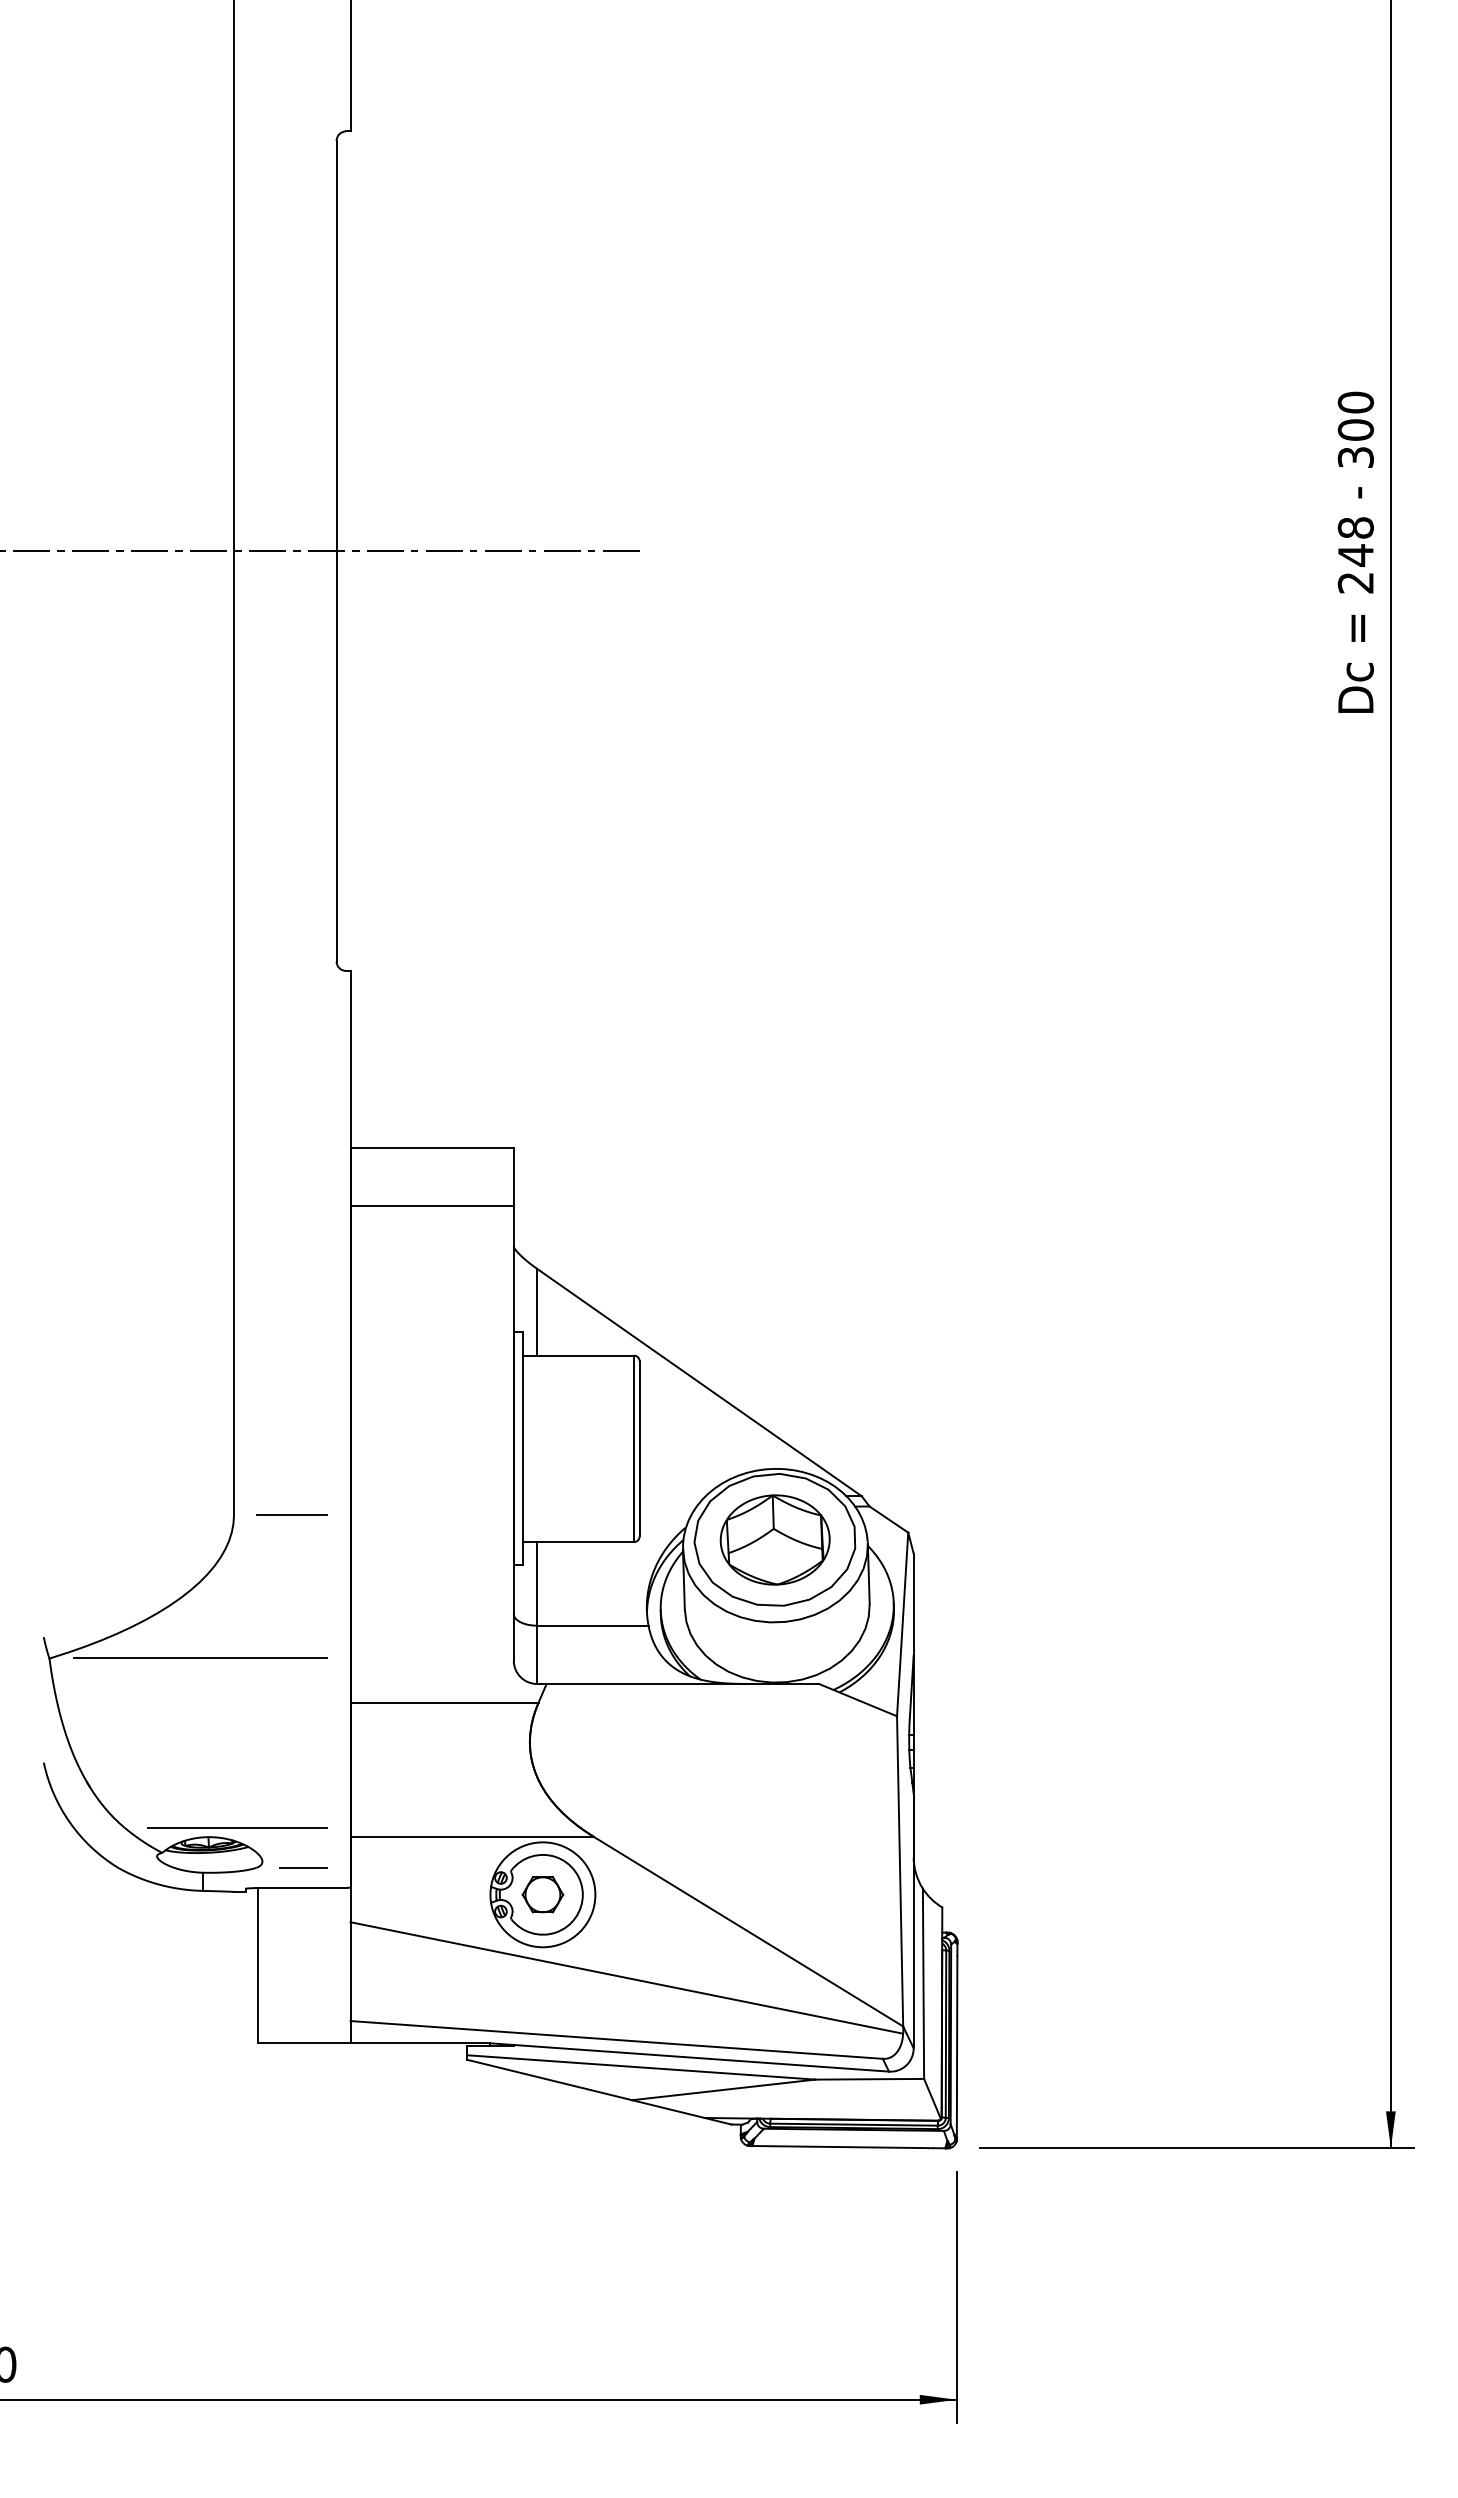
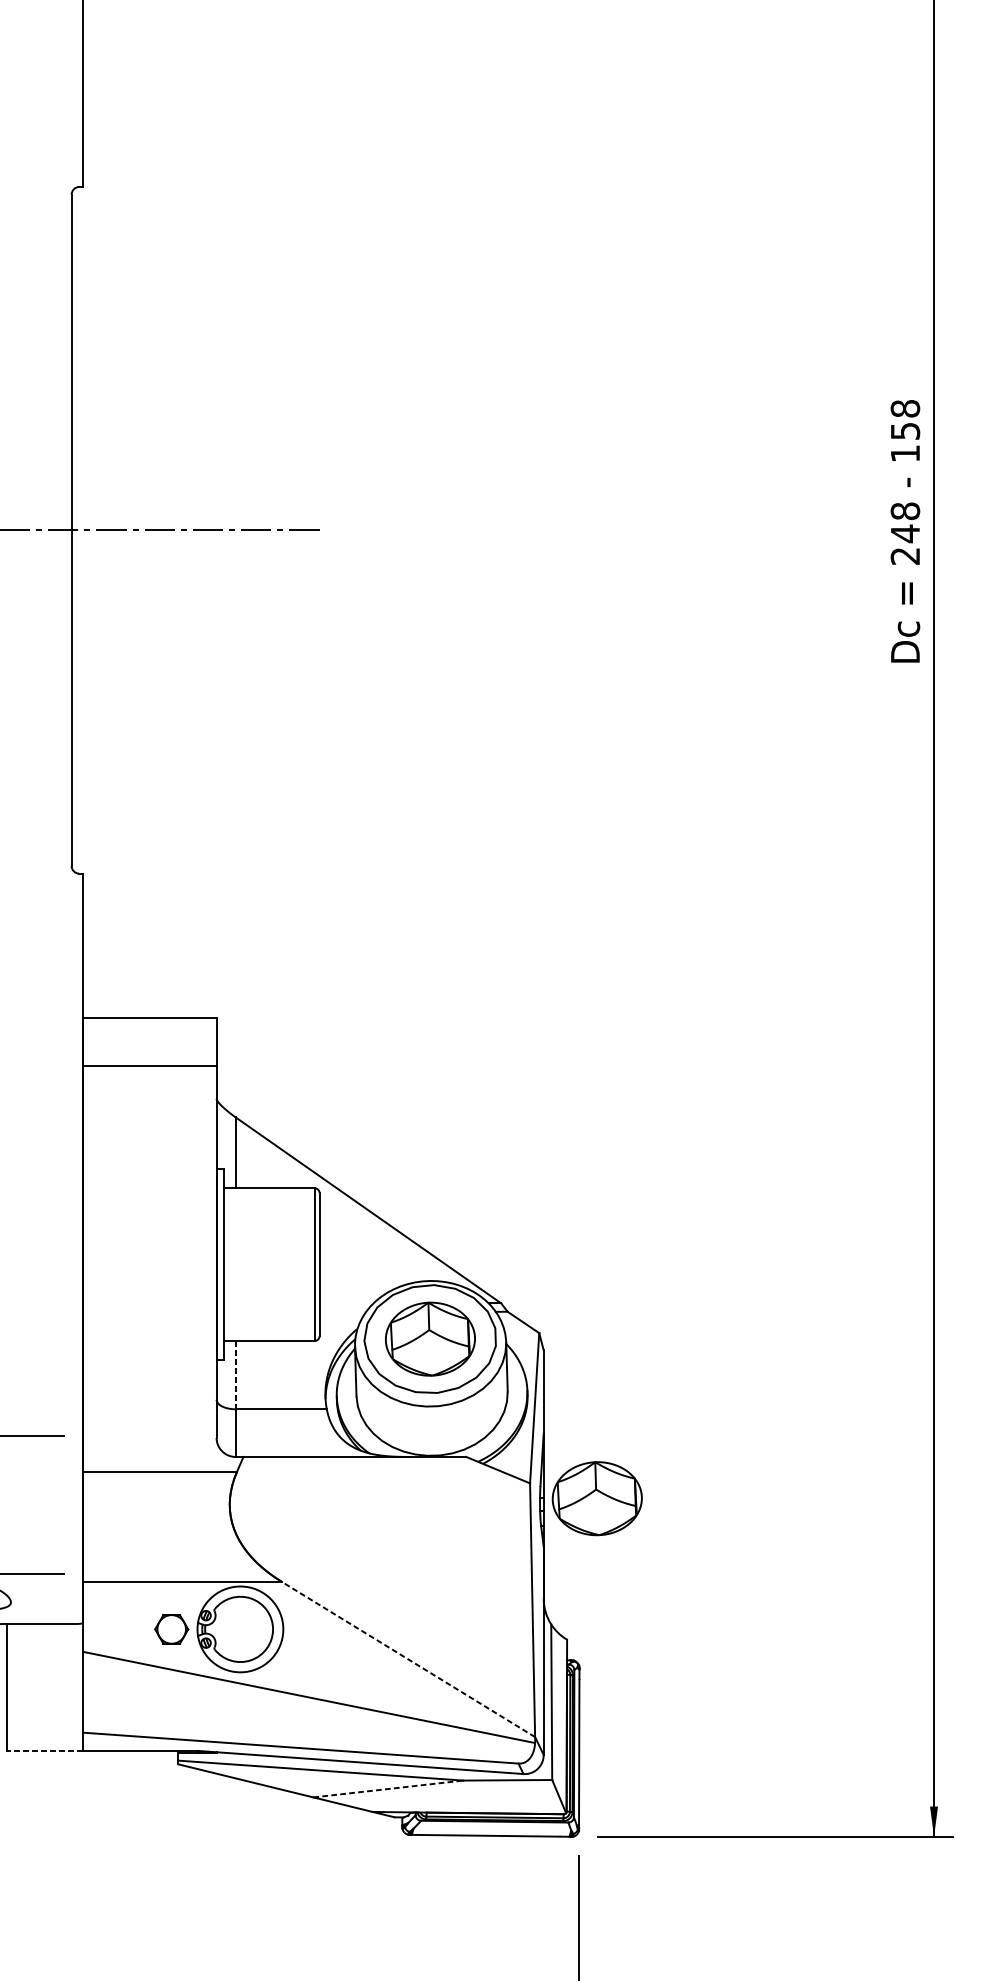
text: (1355, 429) -> (905, 430), 300 -> 158
line: (292, 1515) -> (35, 1319), removed
line: (537, 1583) -> (235, 1374), solid -> dashed
part: (978, 1734) -> (596, 1498), added
line: (303, 1867) -> (44, 1607), removed
part: (542, 1894) -> (171, 1629), moved
line: (748, 1931) -> (408, 1659), solid -> dashed
line: (303, 2043) -> (44, 1751), solid -> dashed
line: (724, 2089) -> (388, 1788), solid -> dashed

